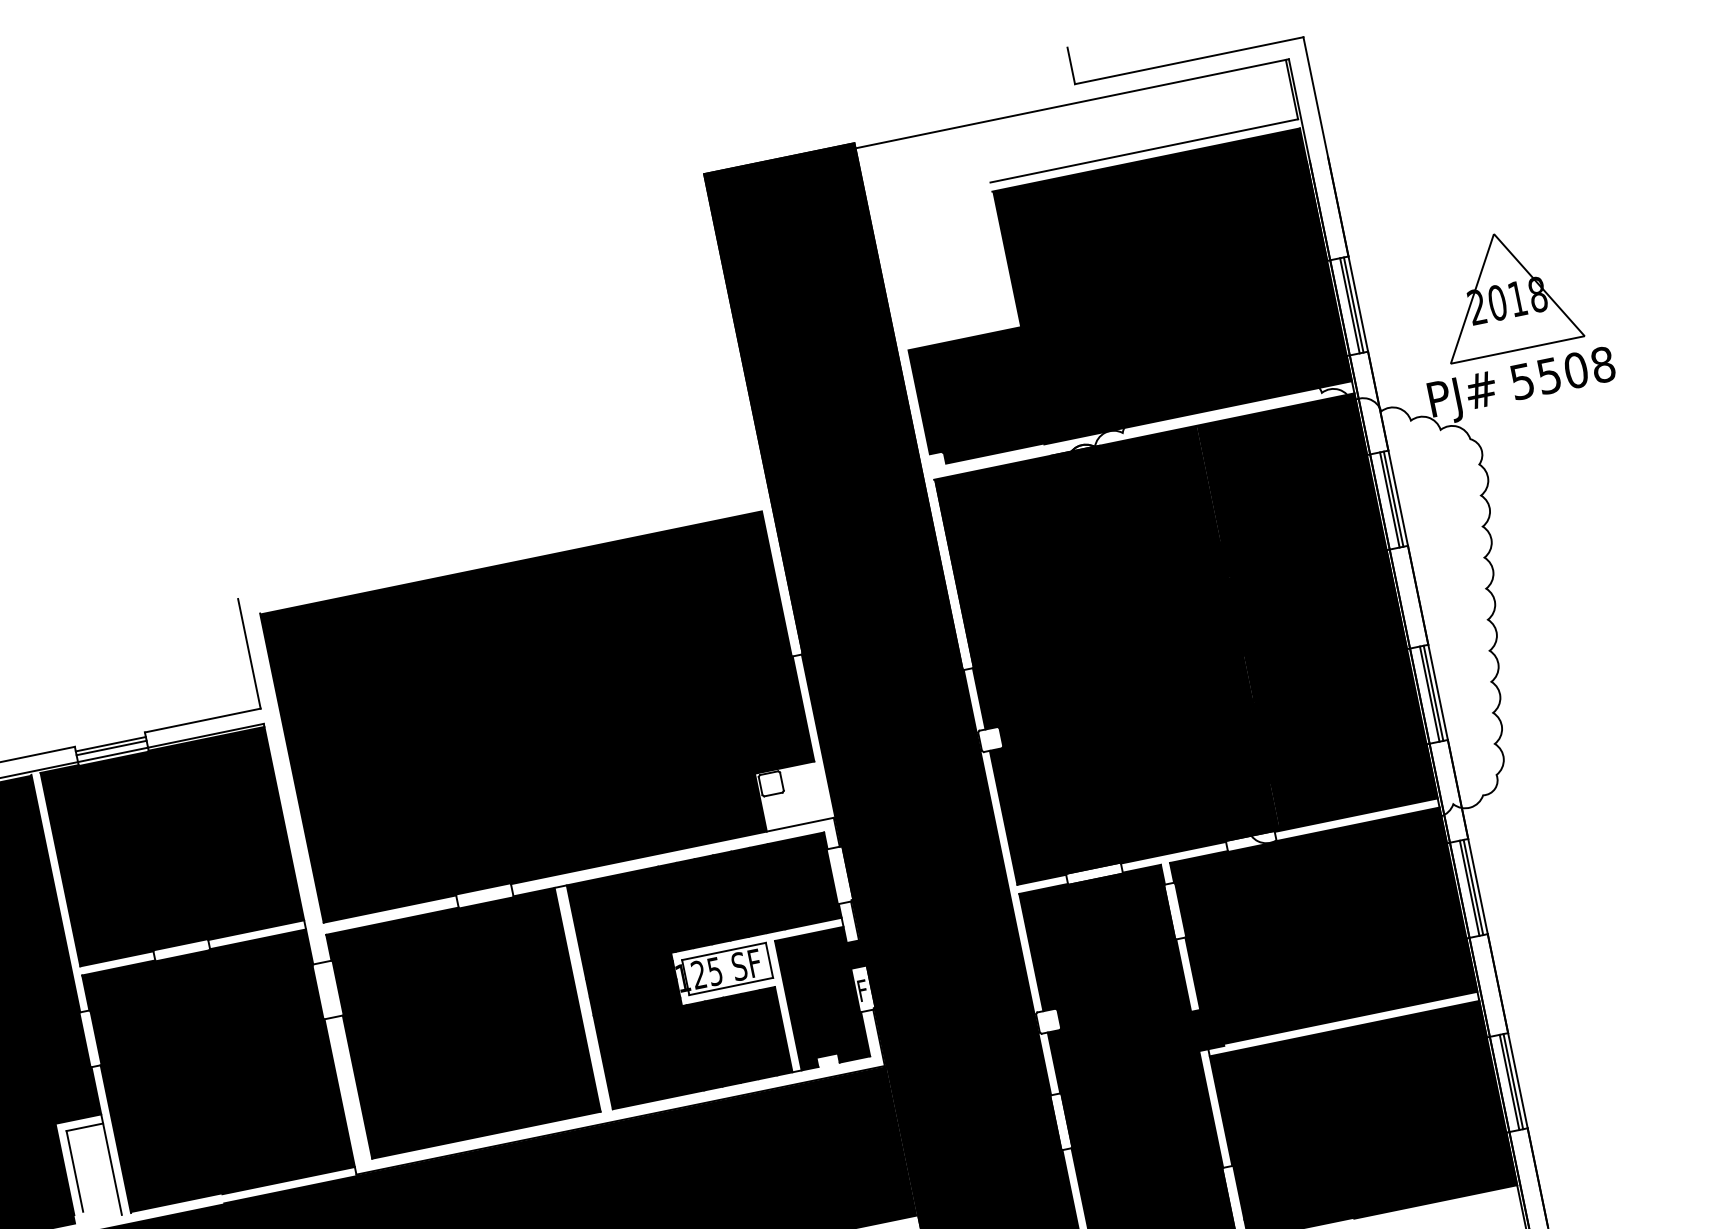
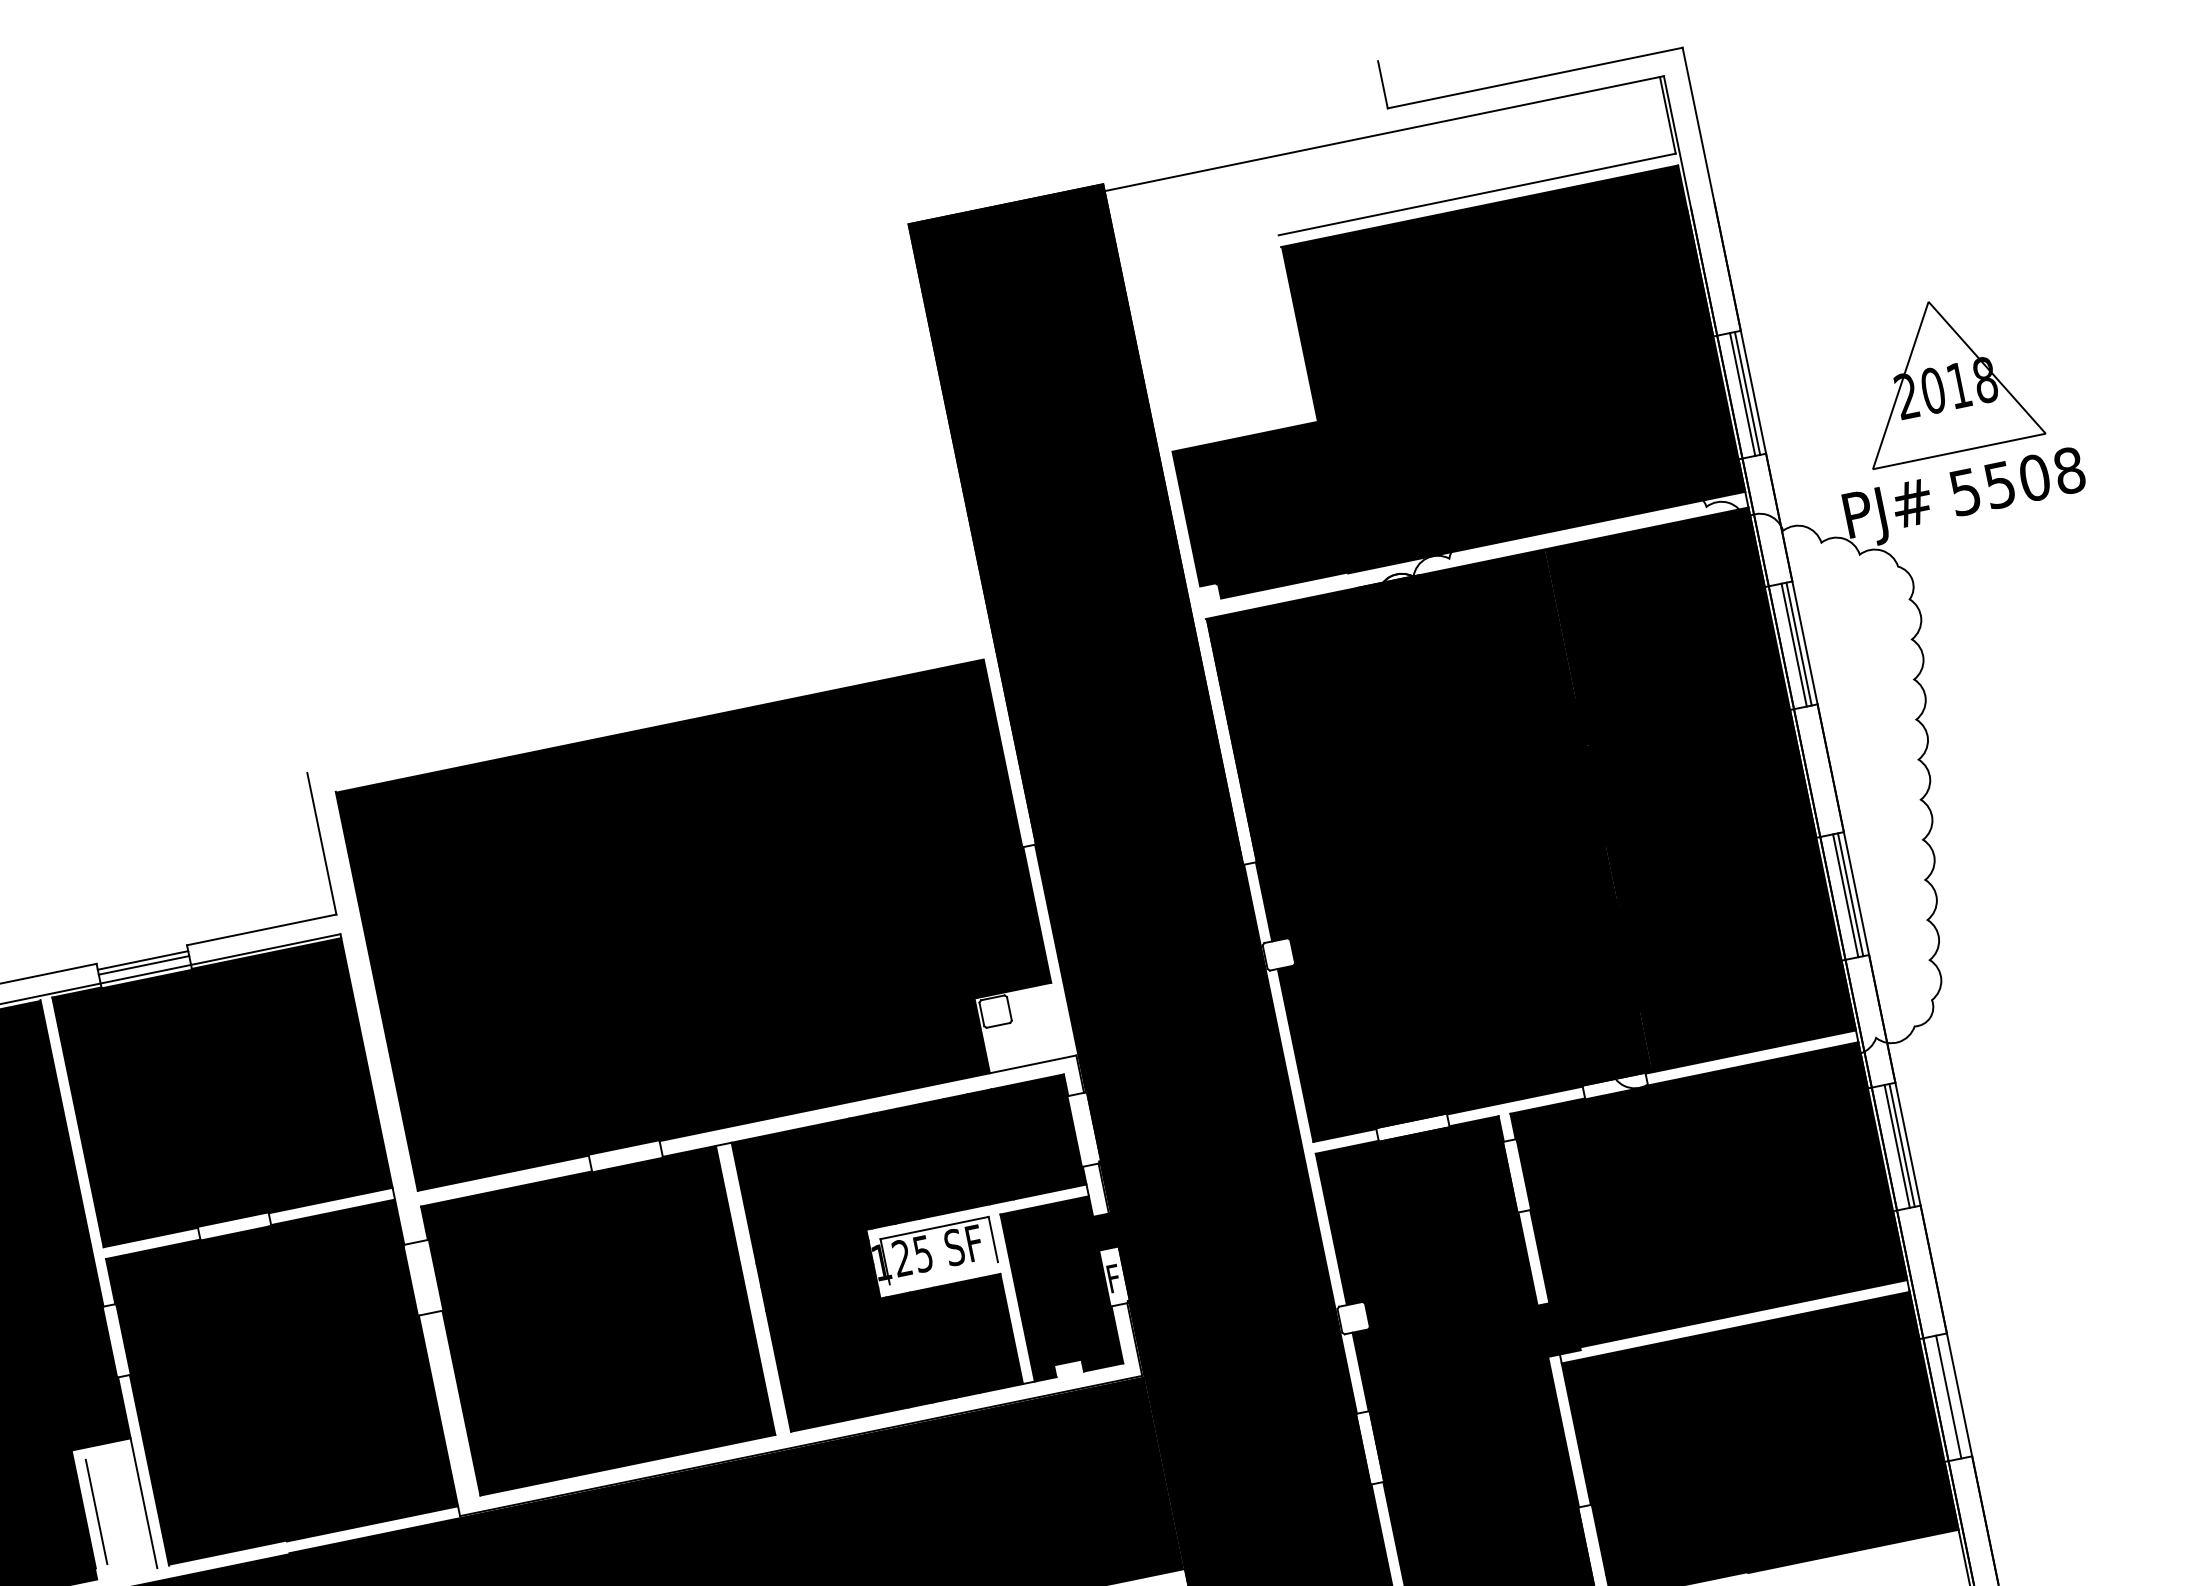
line: (730, 986) -> (943, 1273), removed
line: (1513, 1081) -> (1953, 1395), removed
line: (84, 1126) -> (109, 1454), removed

